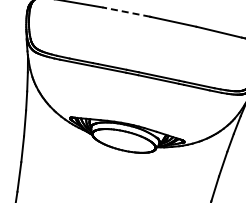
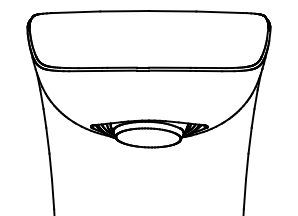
line: (126, 12) -> (124, 11), dashed -> solid

